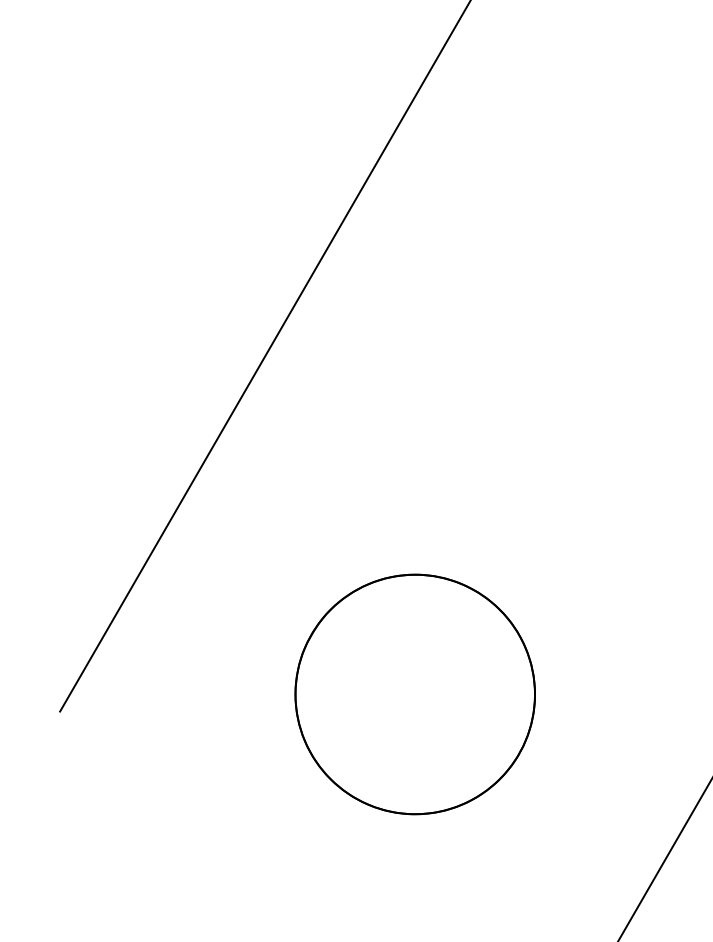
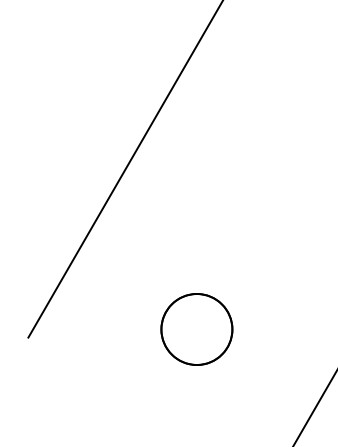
circle: (414, 694) -> (196, 329), size x0.62

